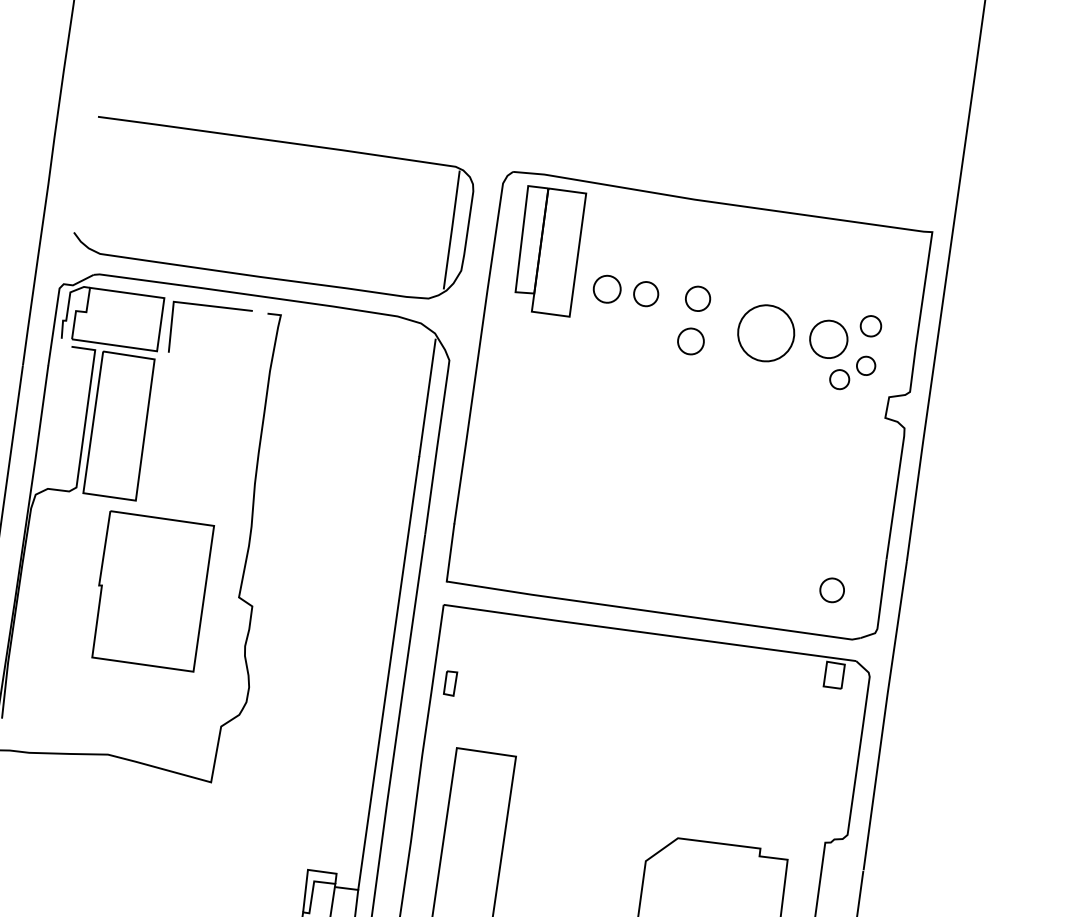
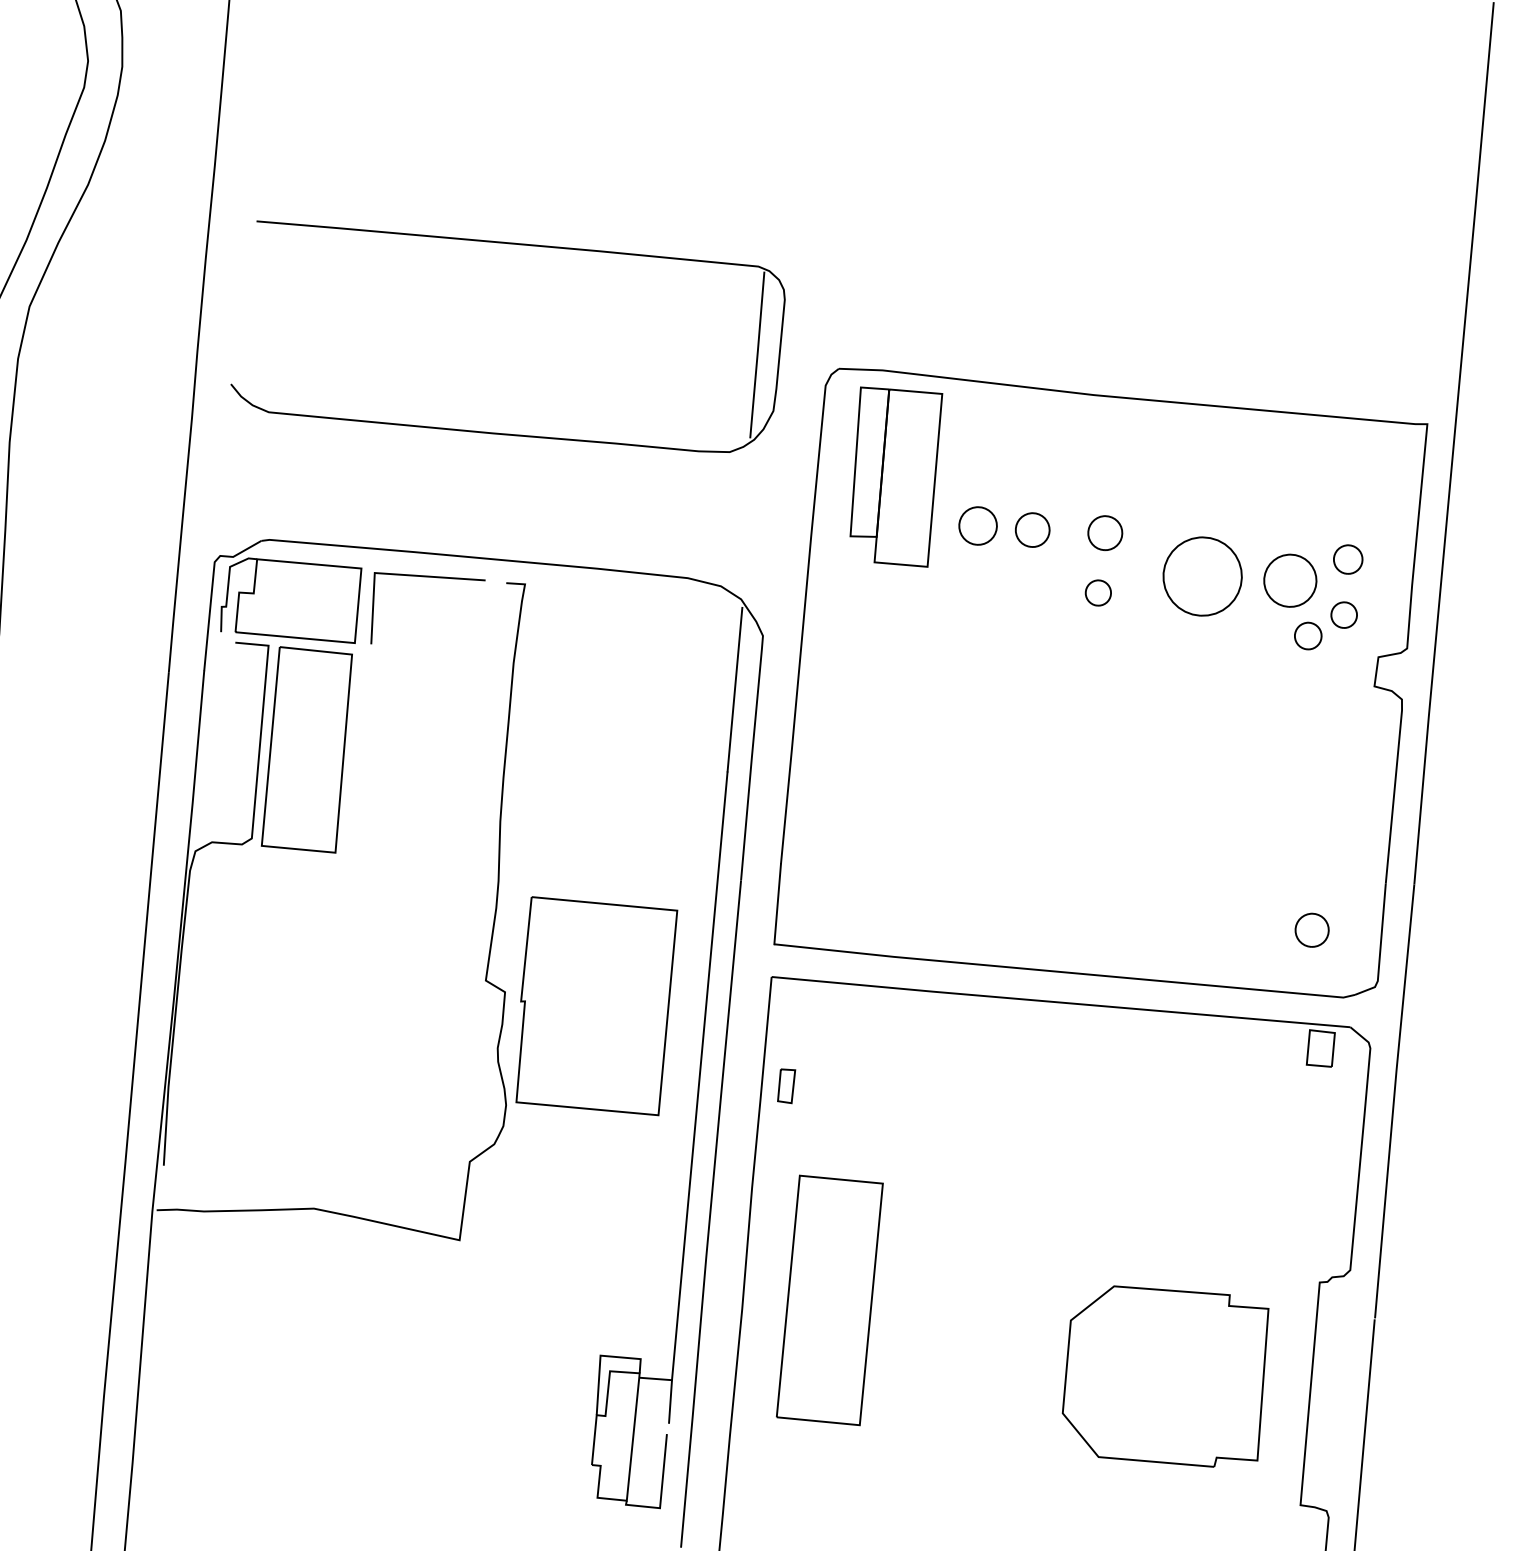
part: (285, 143) -> (519, 245), moved
part: (691, 341) -> (1098, 592), size x0.7
part: (152, 591) -> (596, 1006), moved

